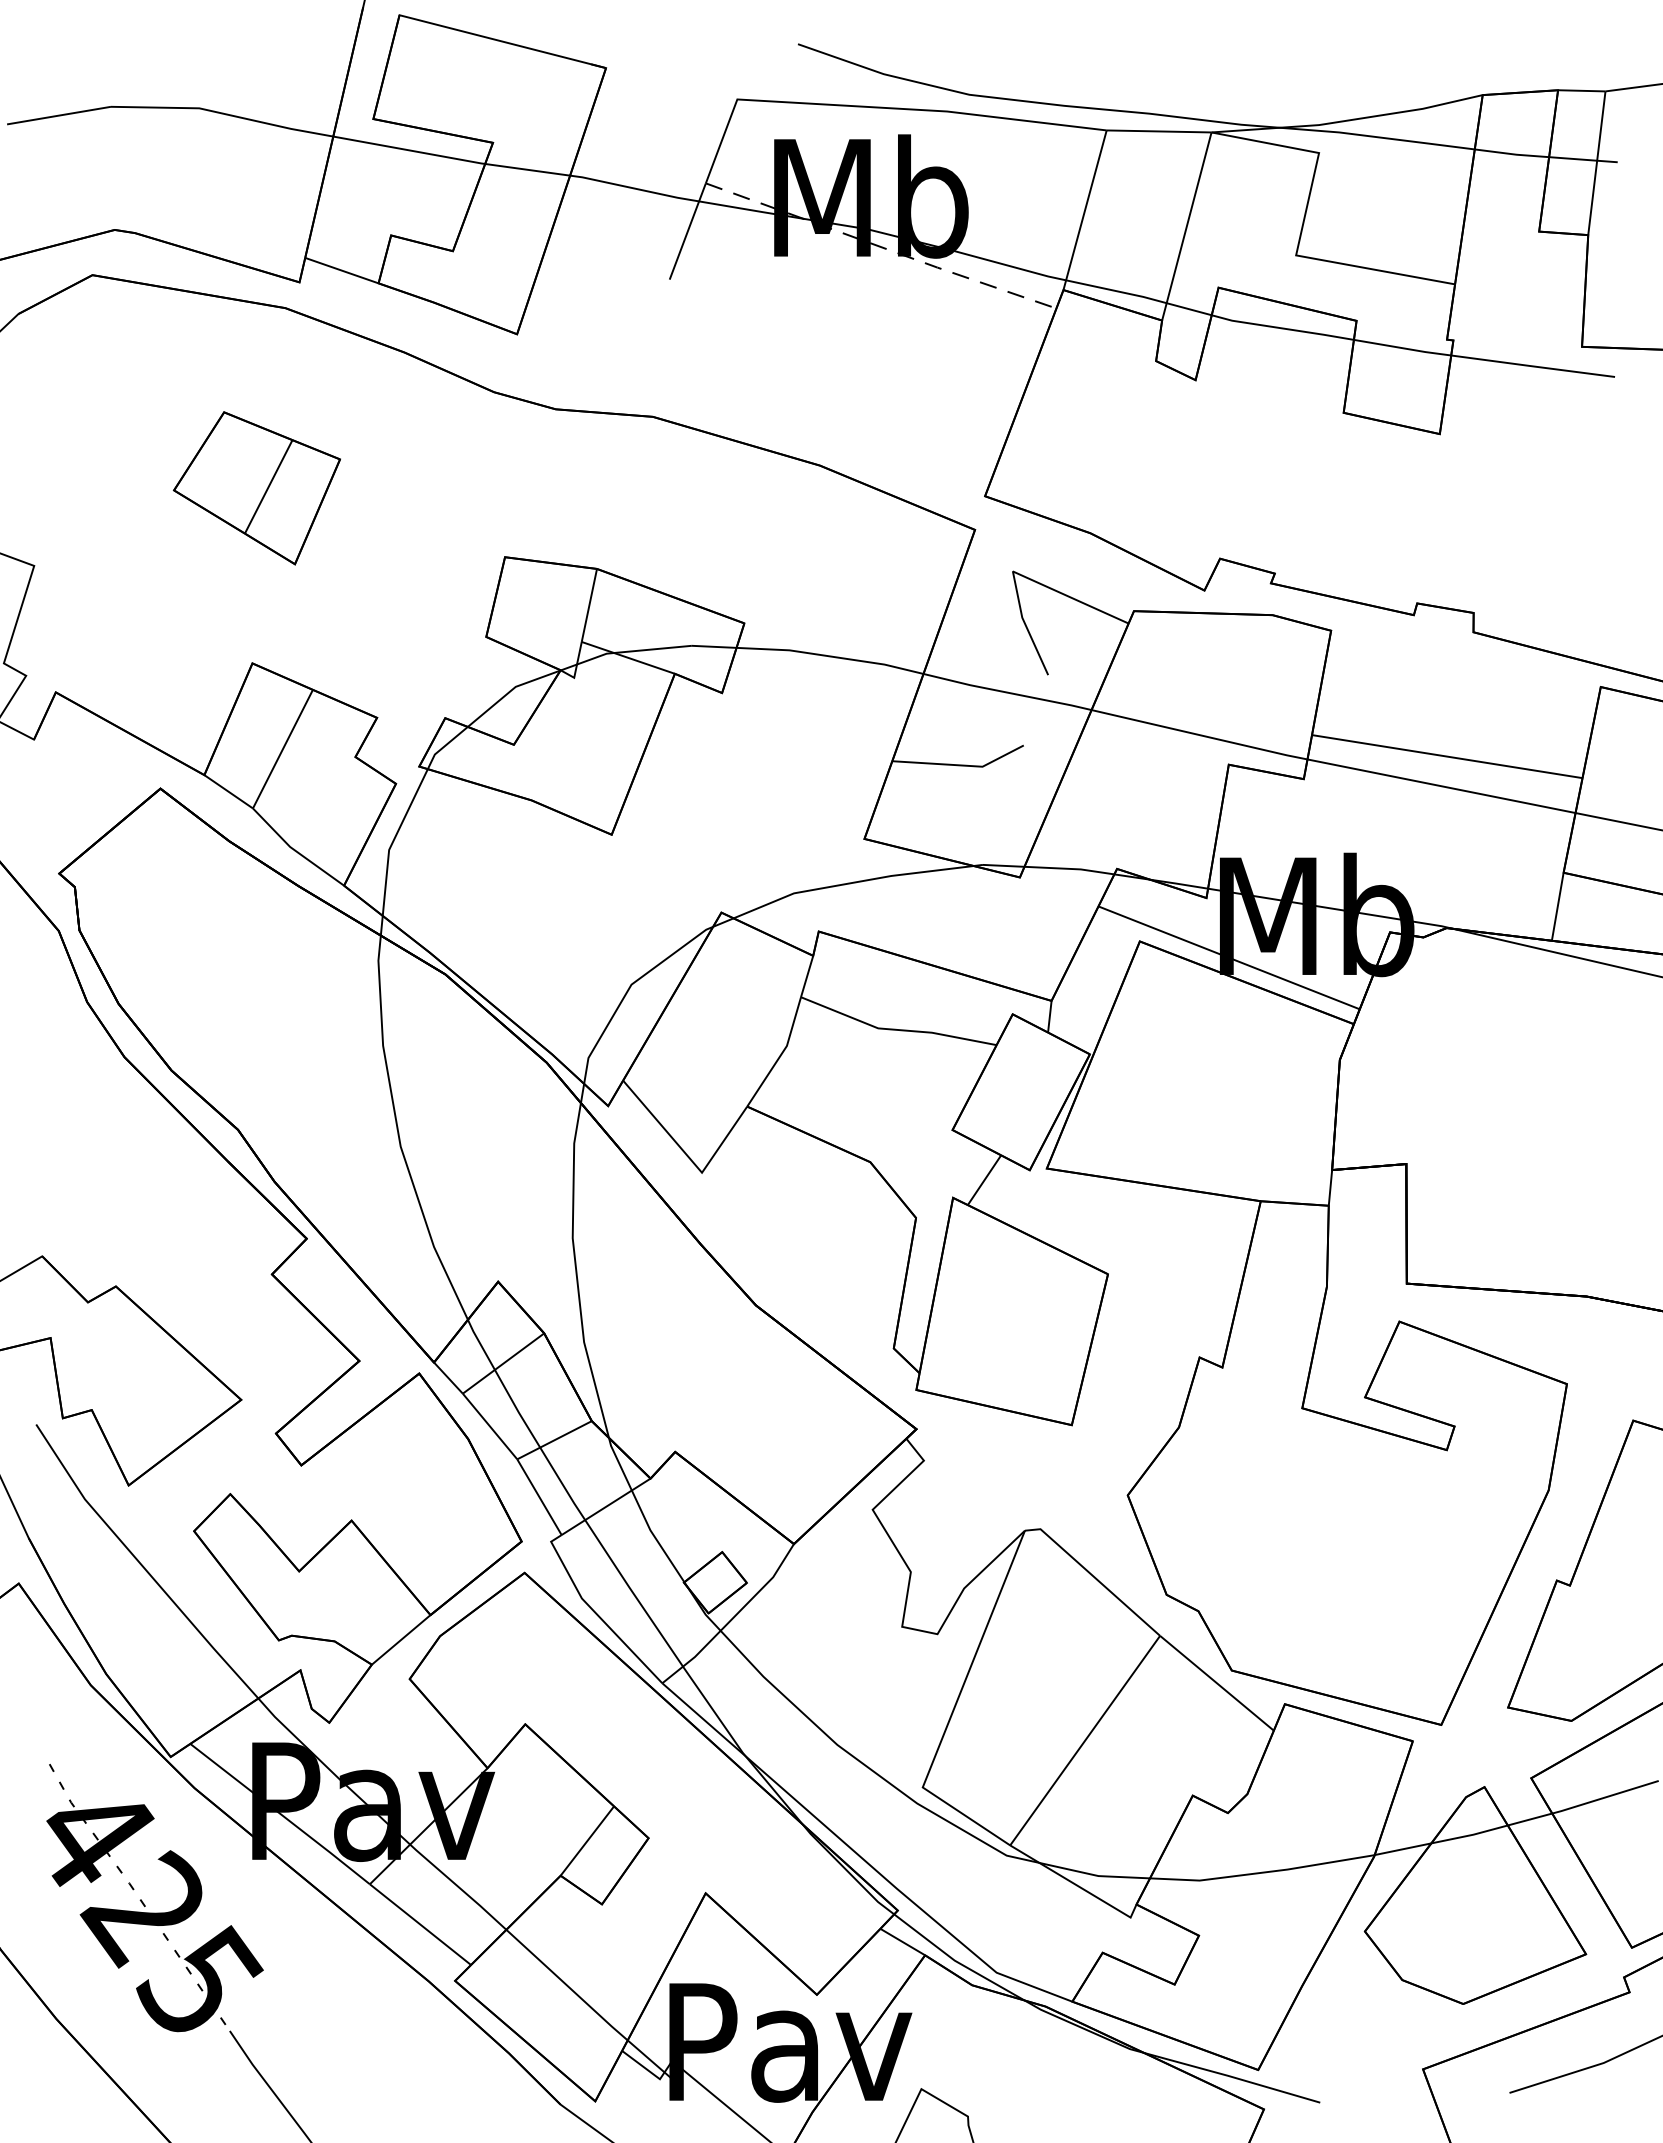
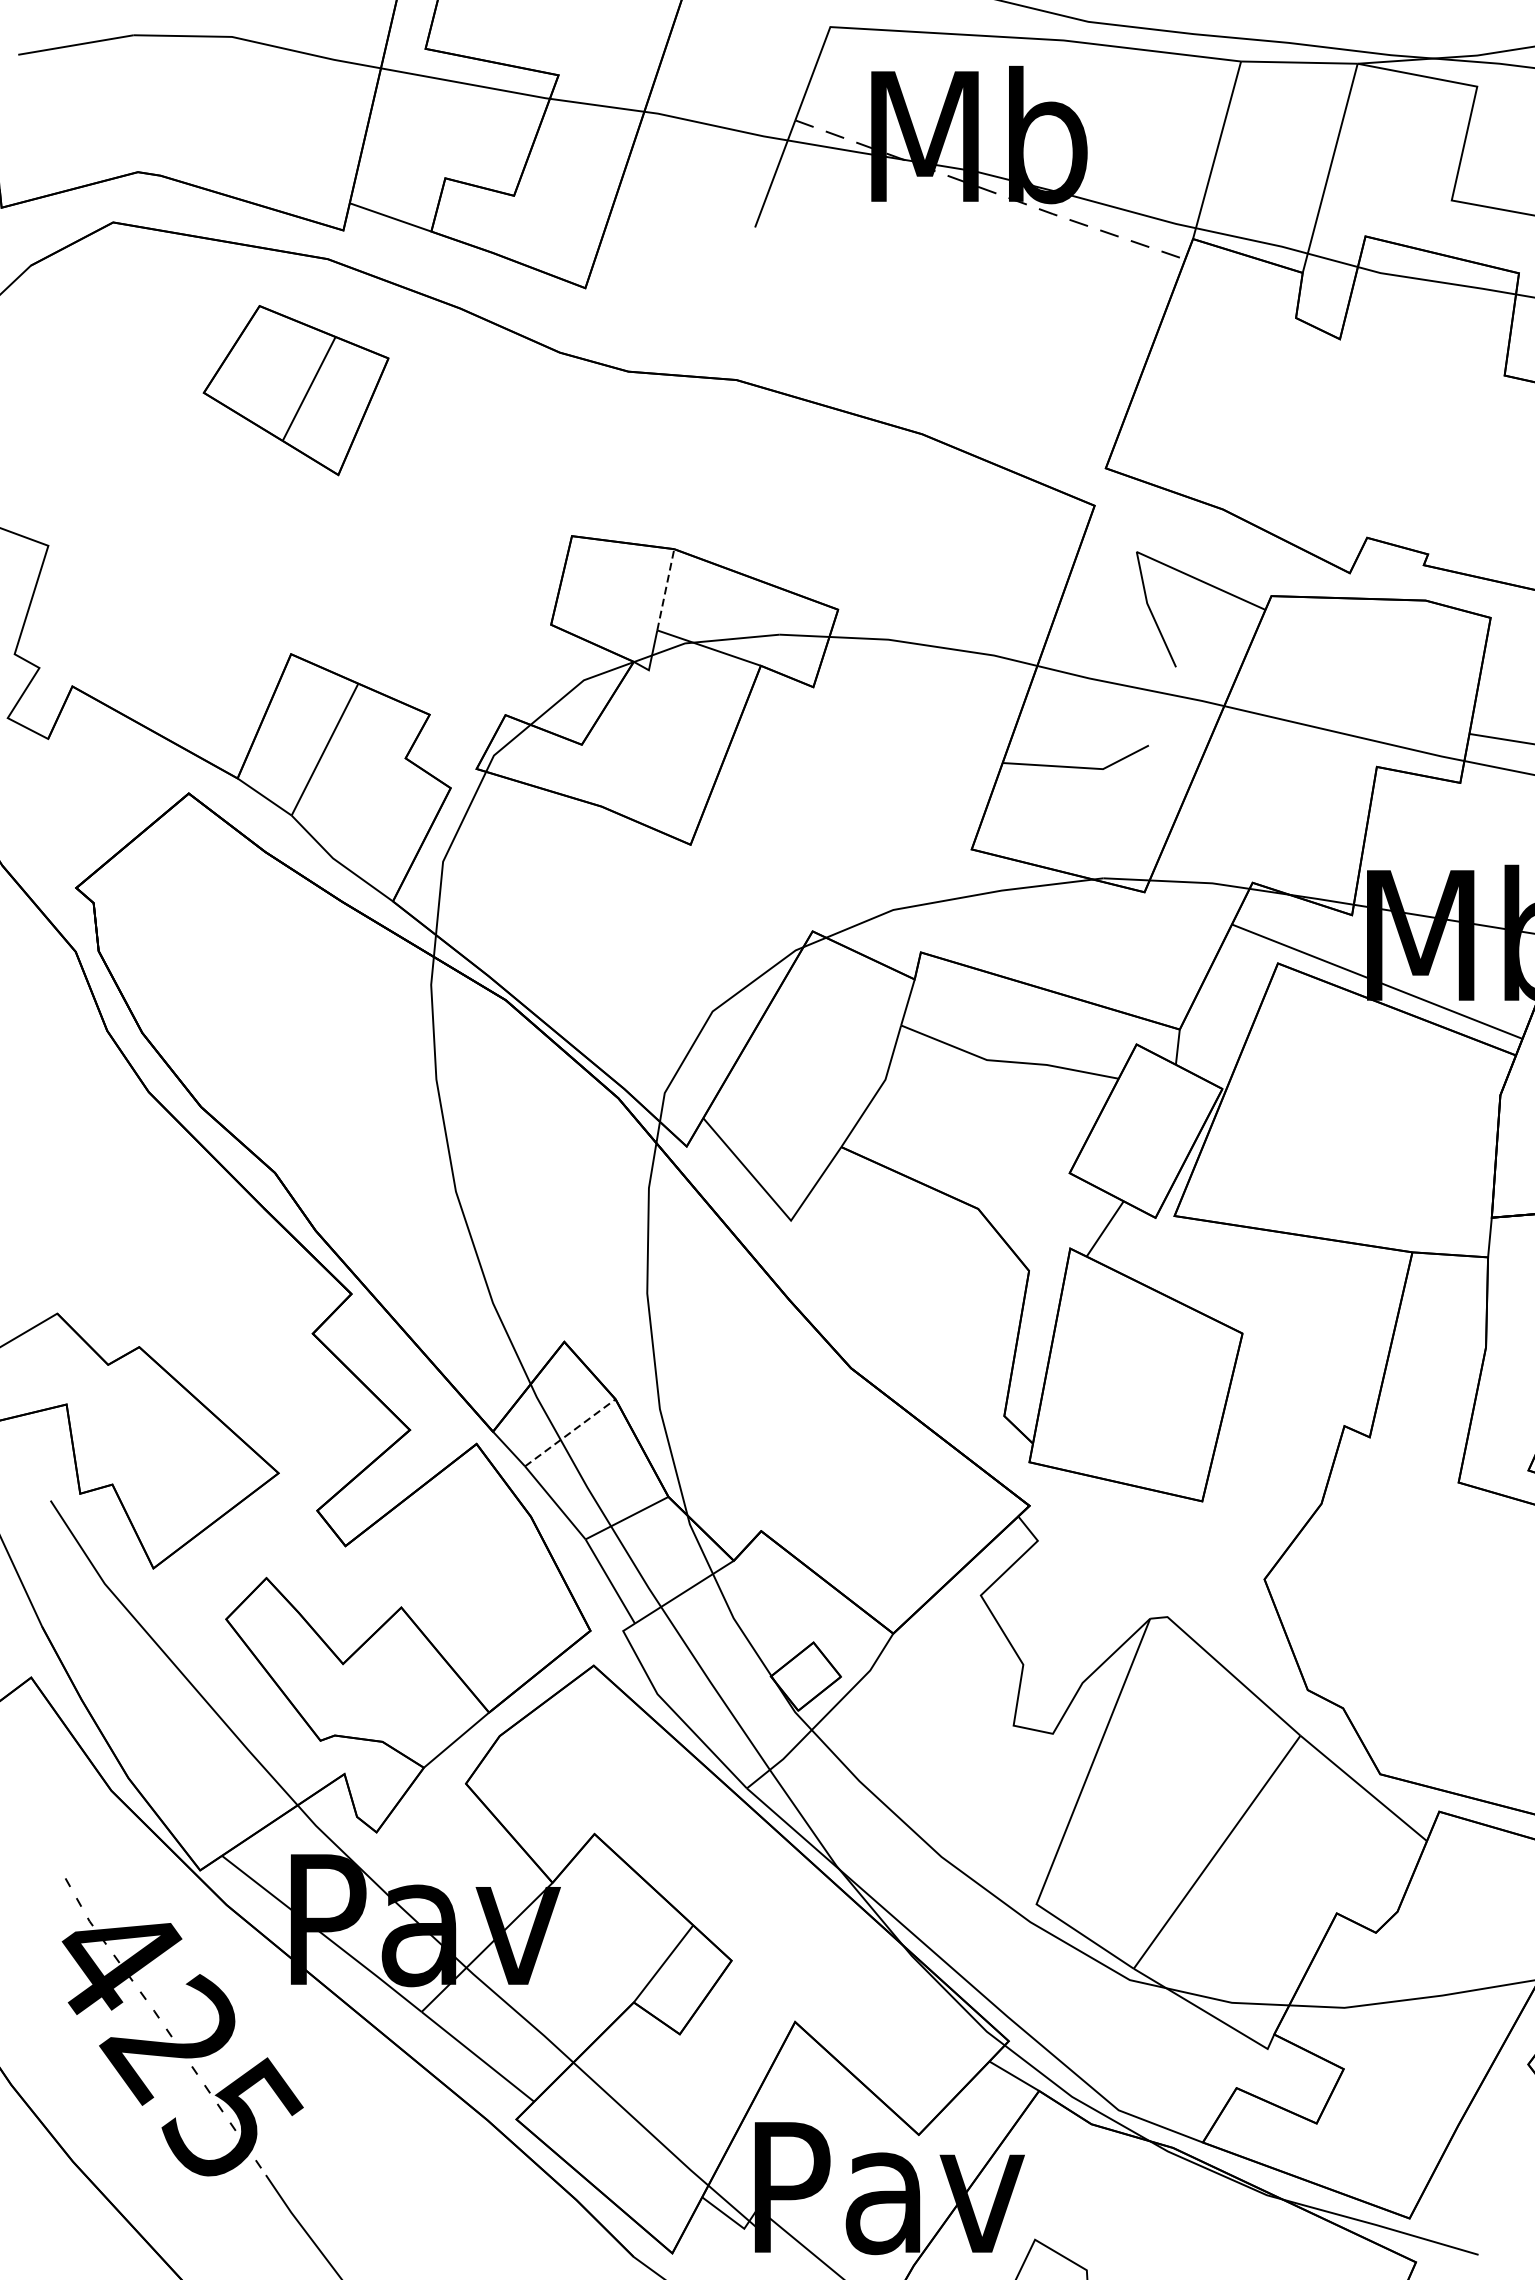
part: (256, 488) -> (295, 390), moved
line: (589, 604) -> (665, 588), solid -> dashed
line: (503, 1363) -> (570, 1432), solid -> dashed

